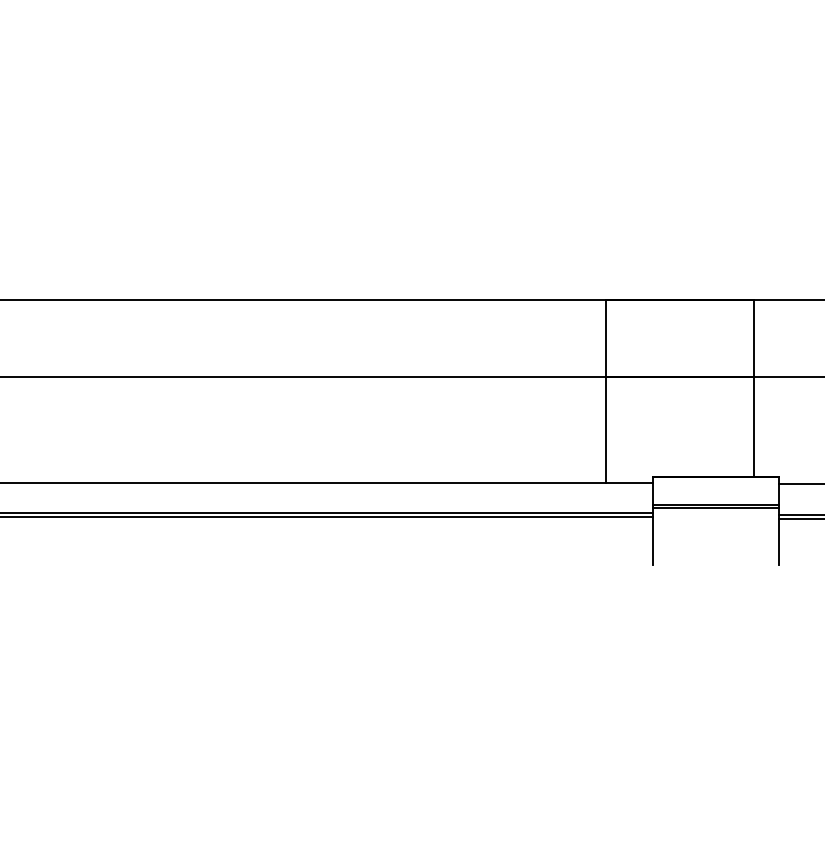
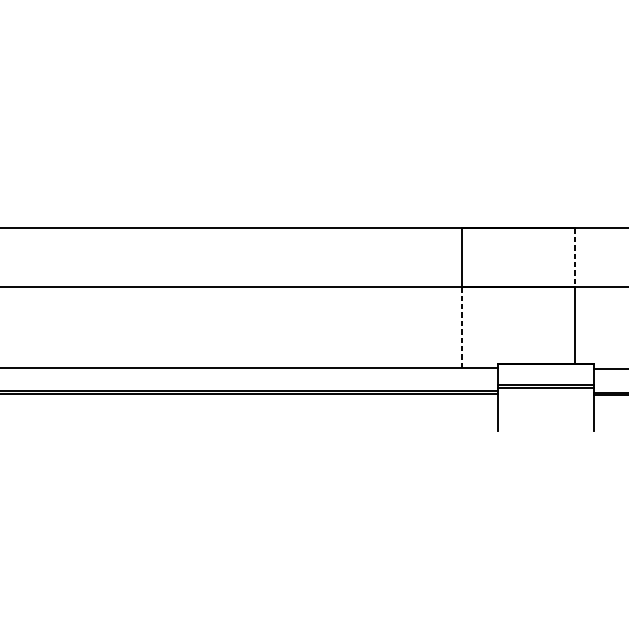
line: (753, 338) -> (574, 258), solid -> dashed
line: (605, 429) -> (461, 327), solid -> dashed

